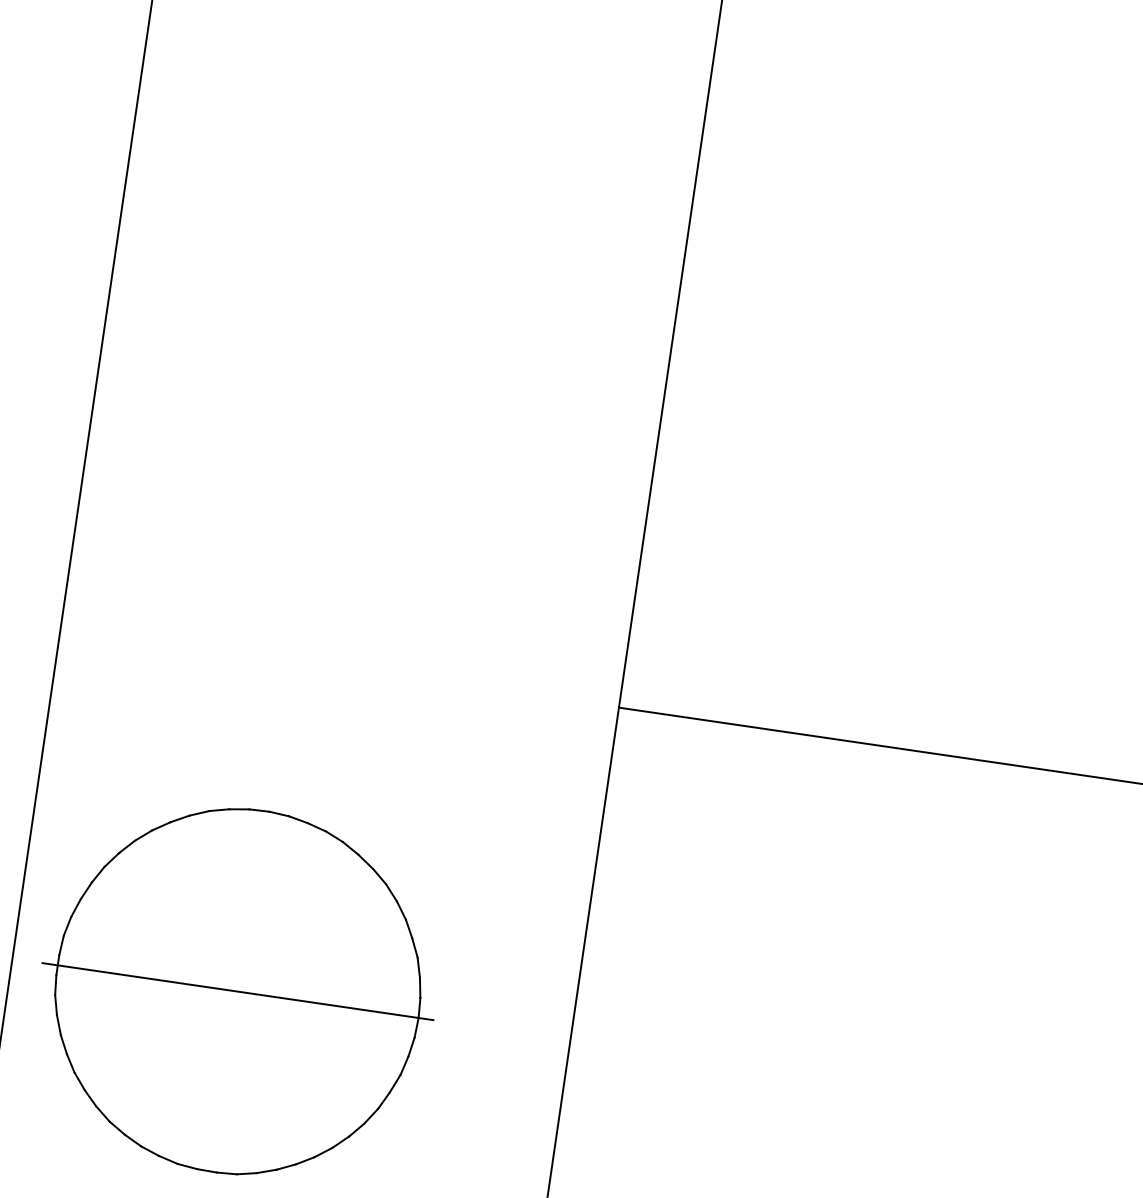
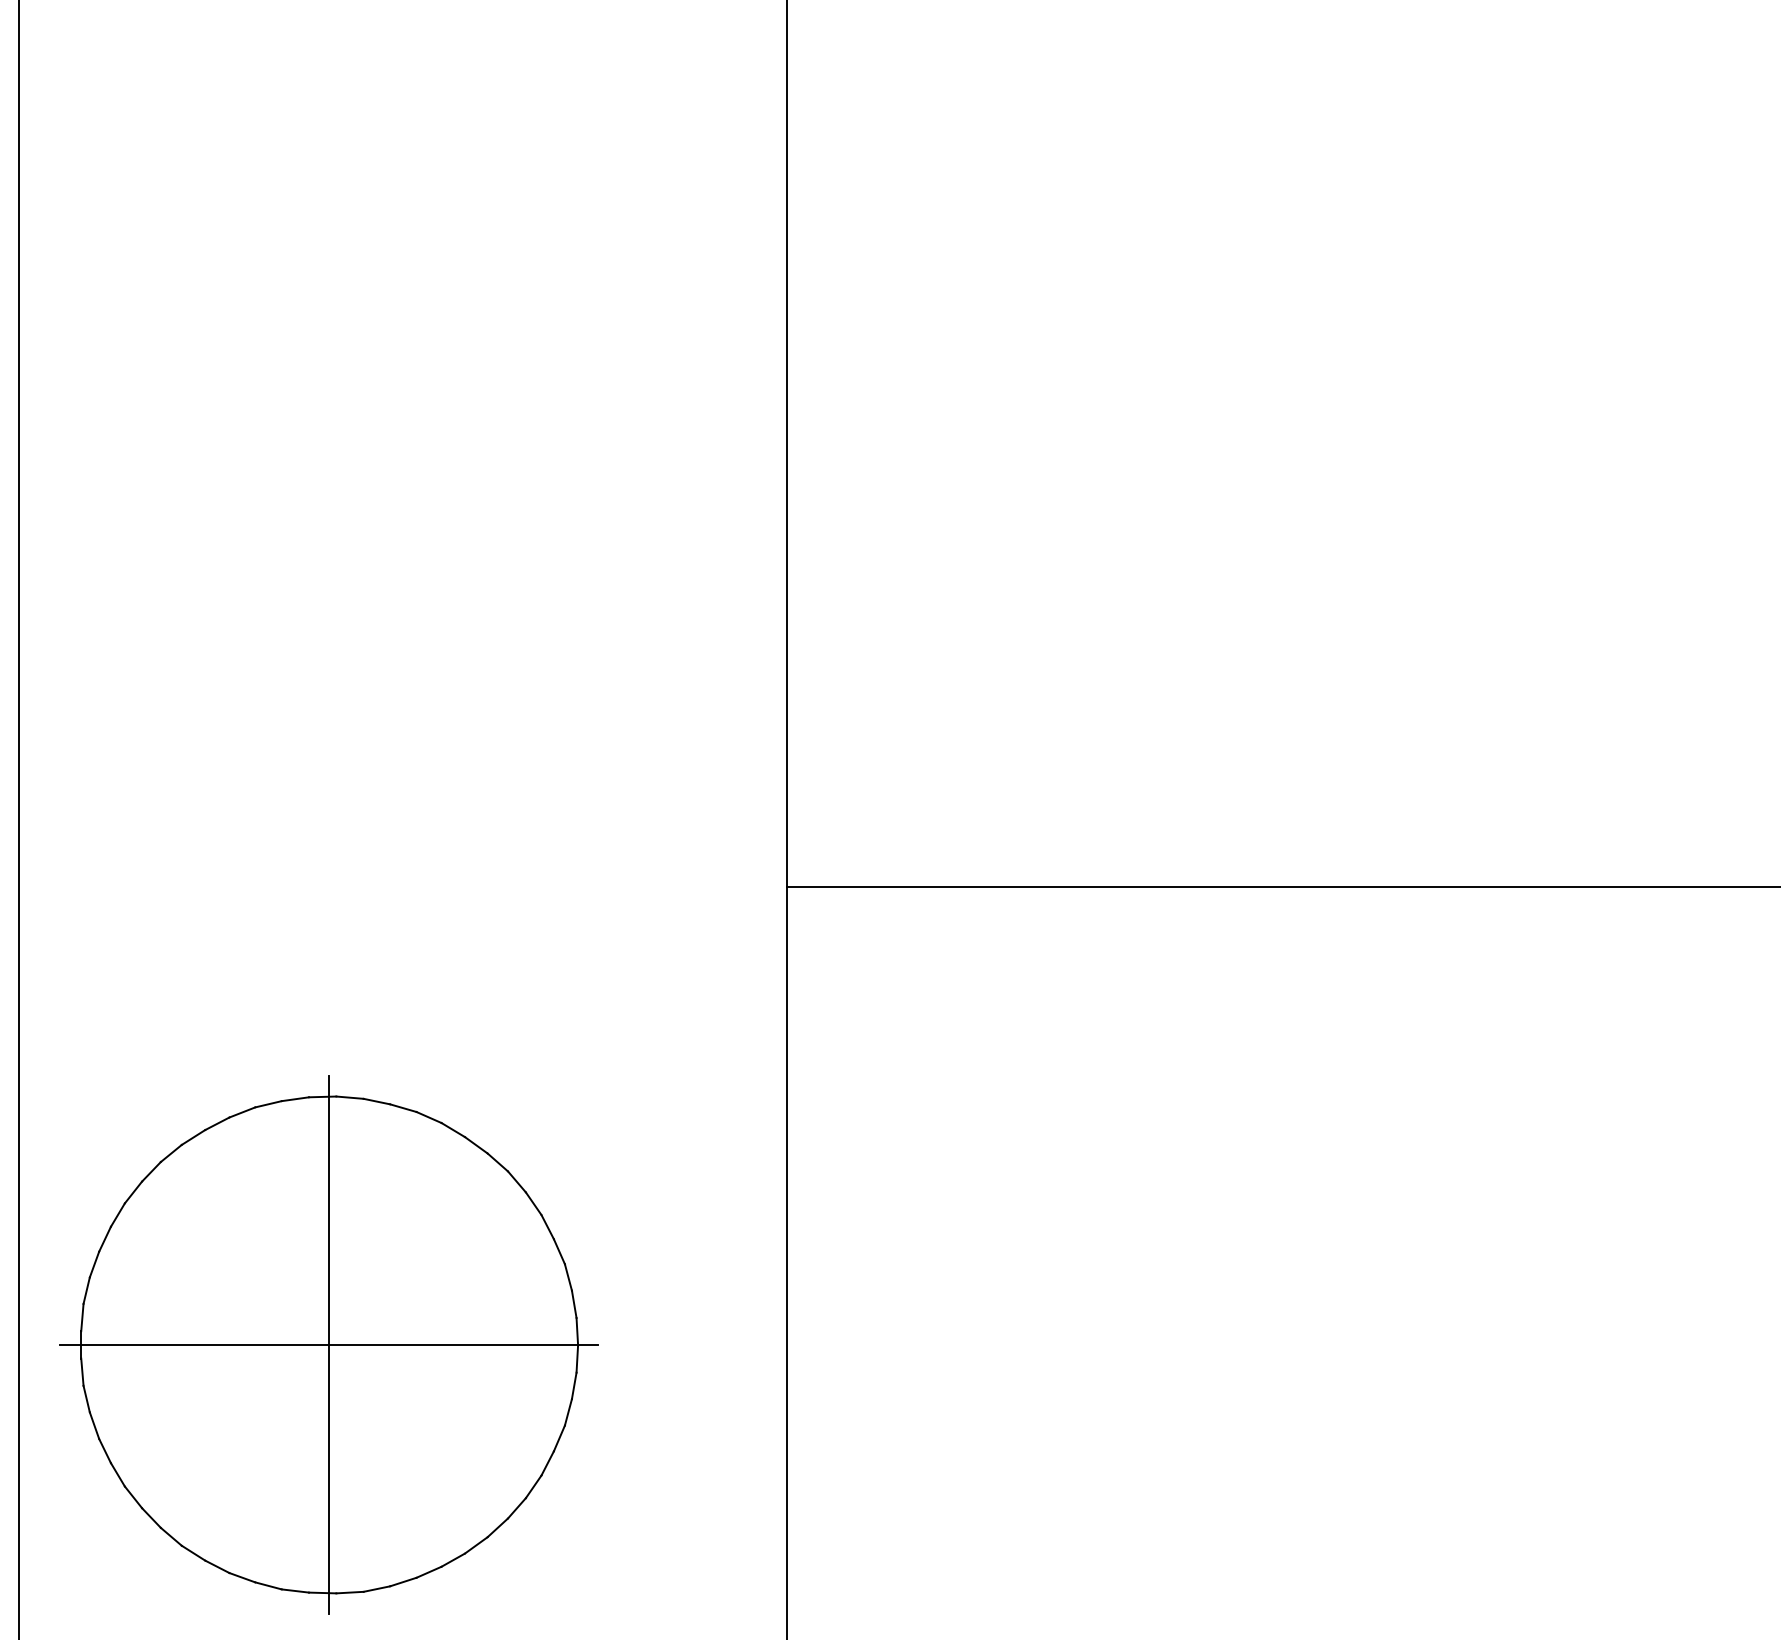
line: (238, 991) -> (329, 1345), added

